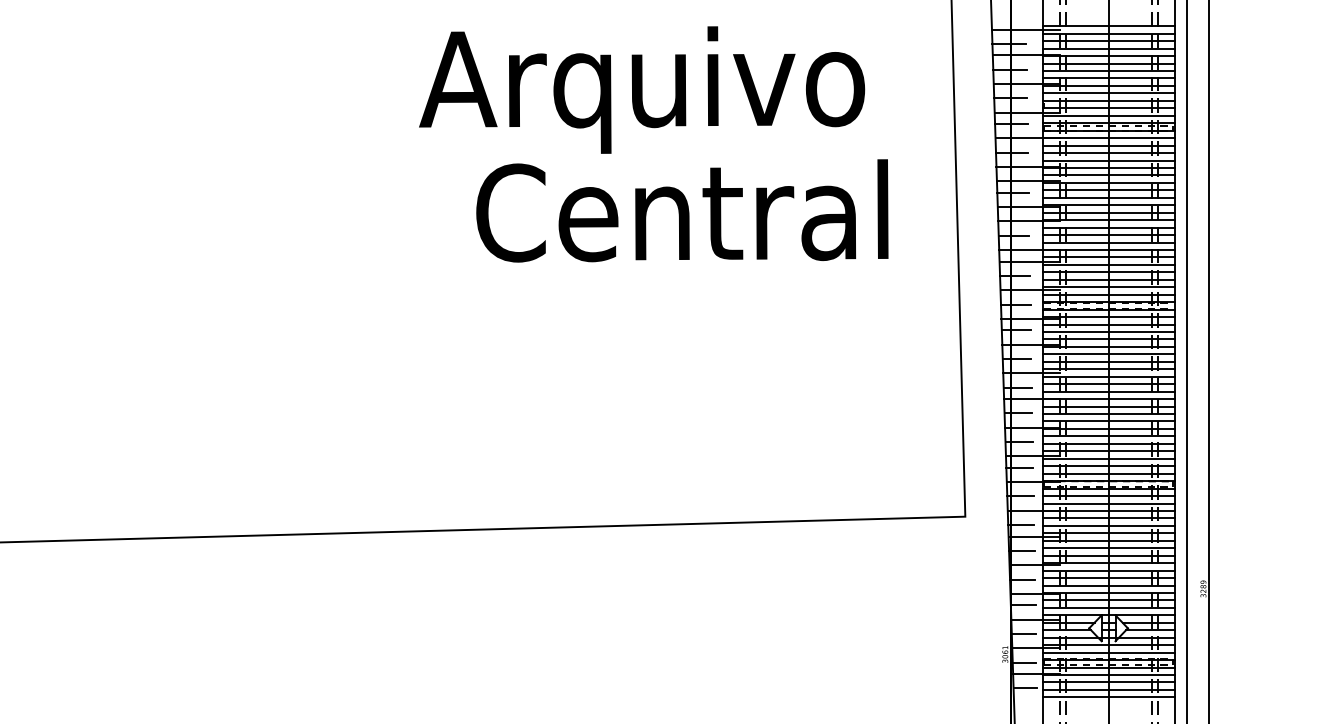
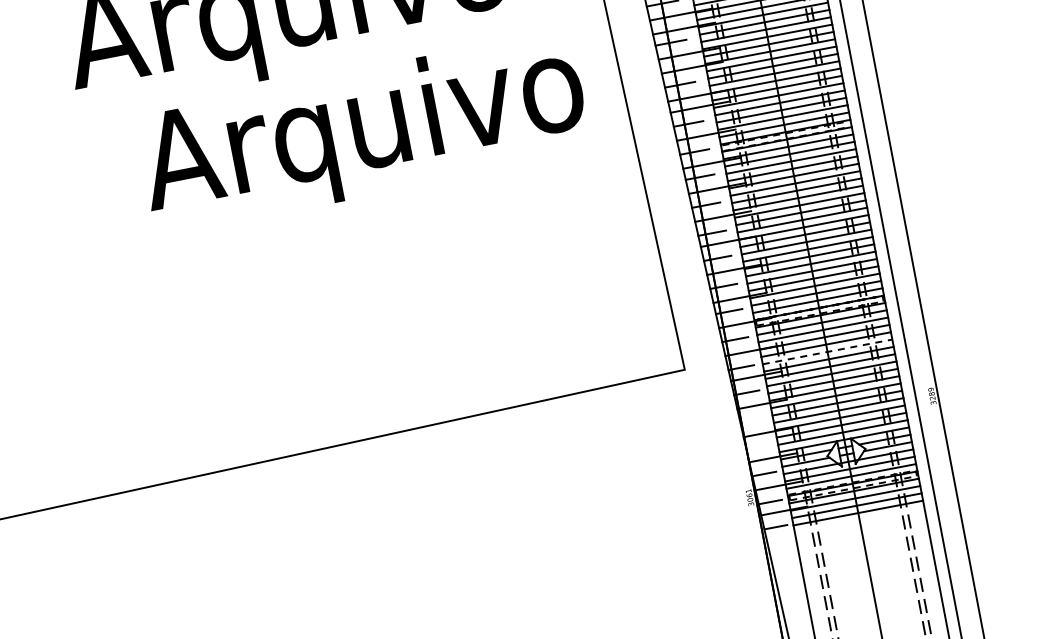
text: (693, 223) -> (362, 132), Central -> Arquivo
line: (1108, 525) -> (827, 351), solid -> dashed
line: (1022, 579) -> (752, 420), removed
line: (1022, 605) -> (757, 446), removed
line: (1108, 697) -> (859, 520), removed

